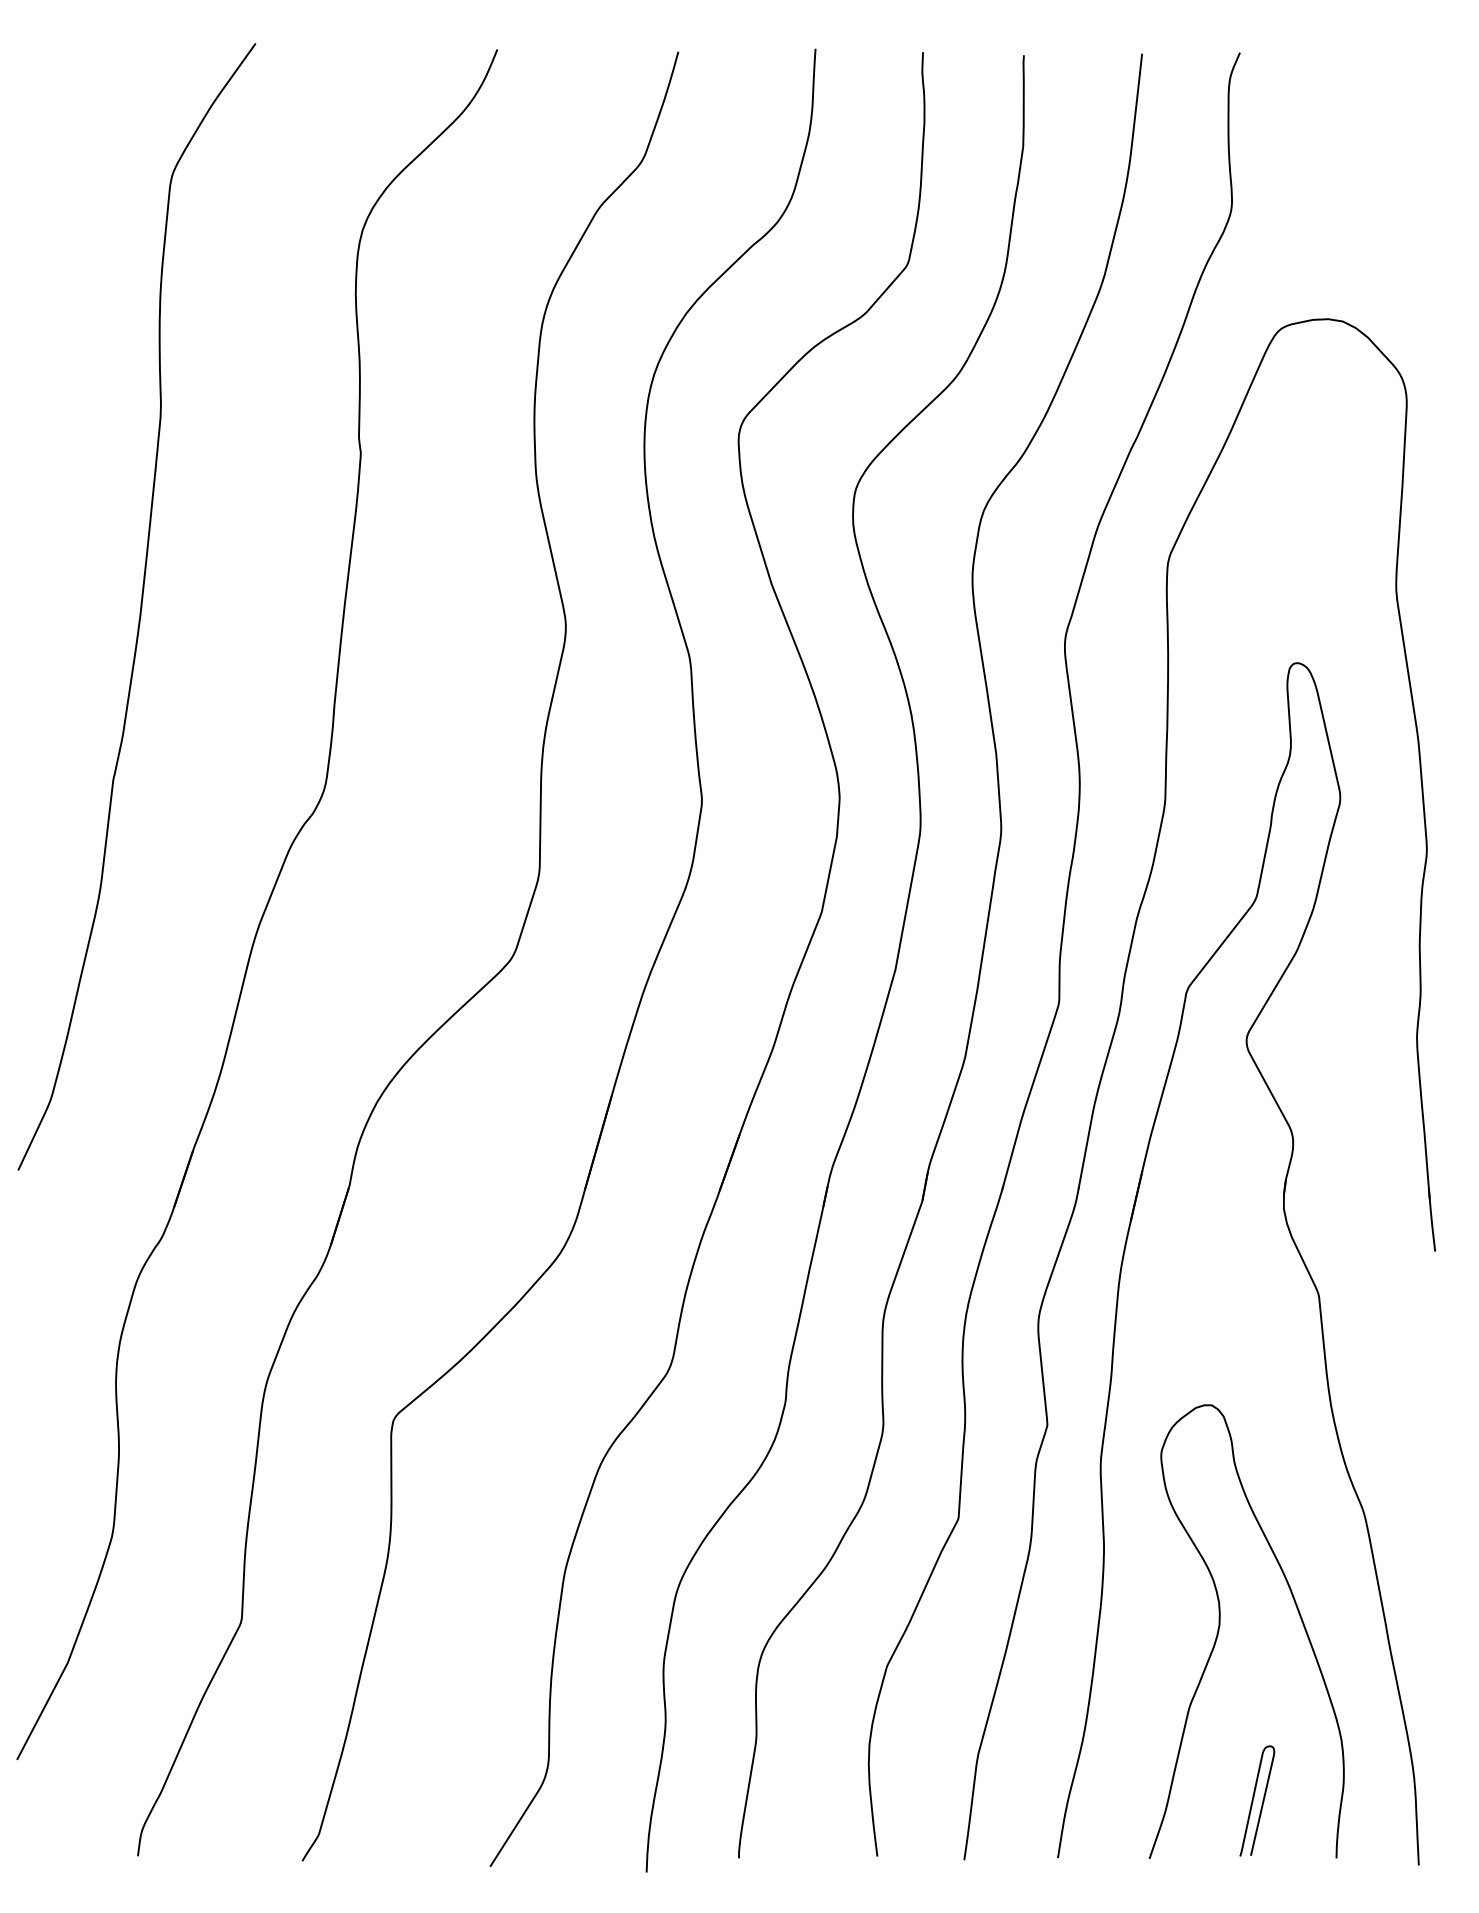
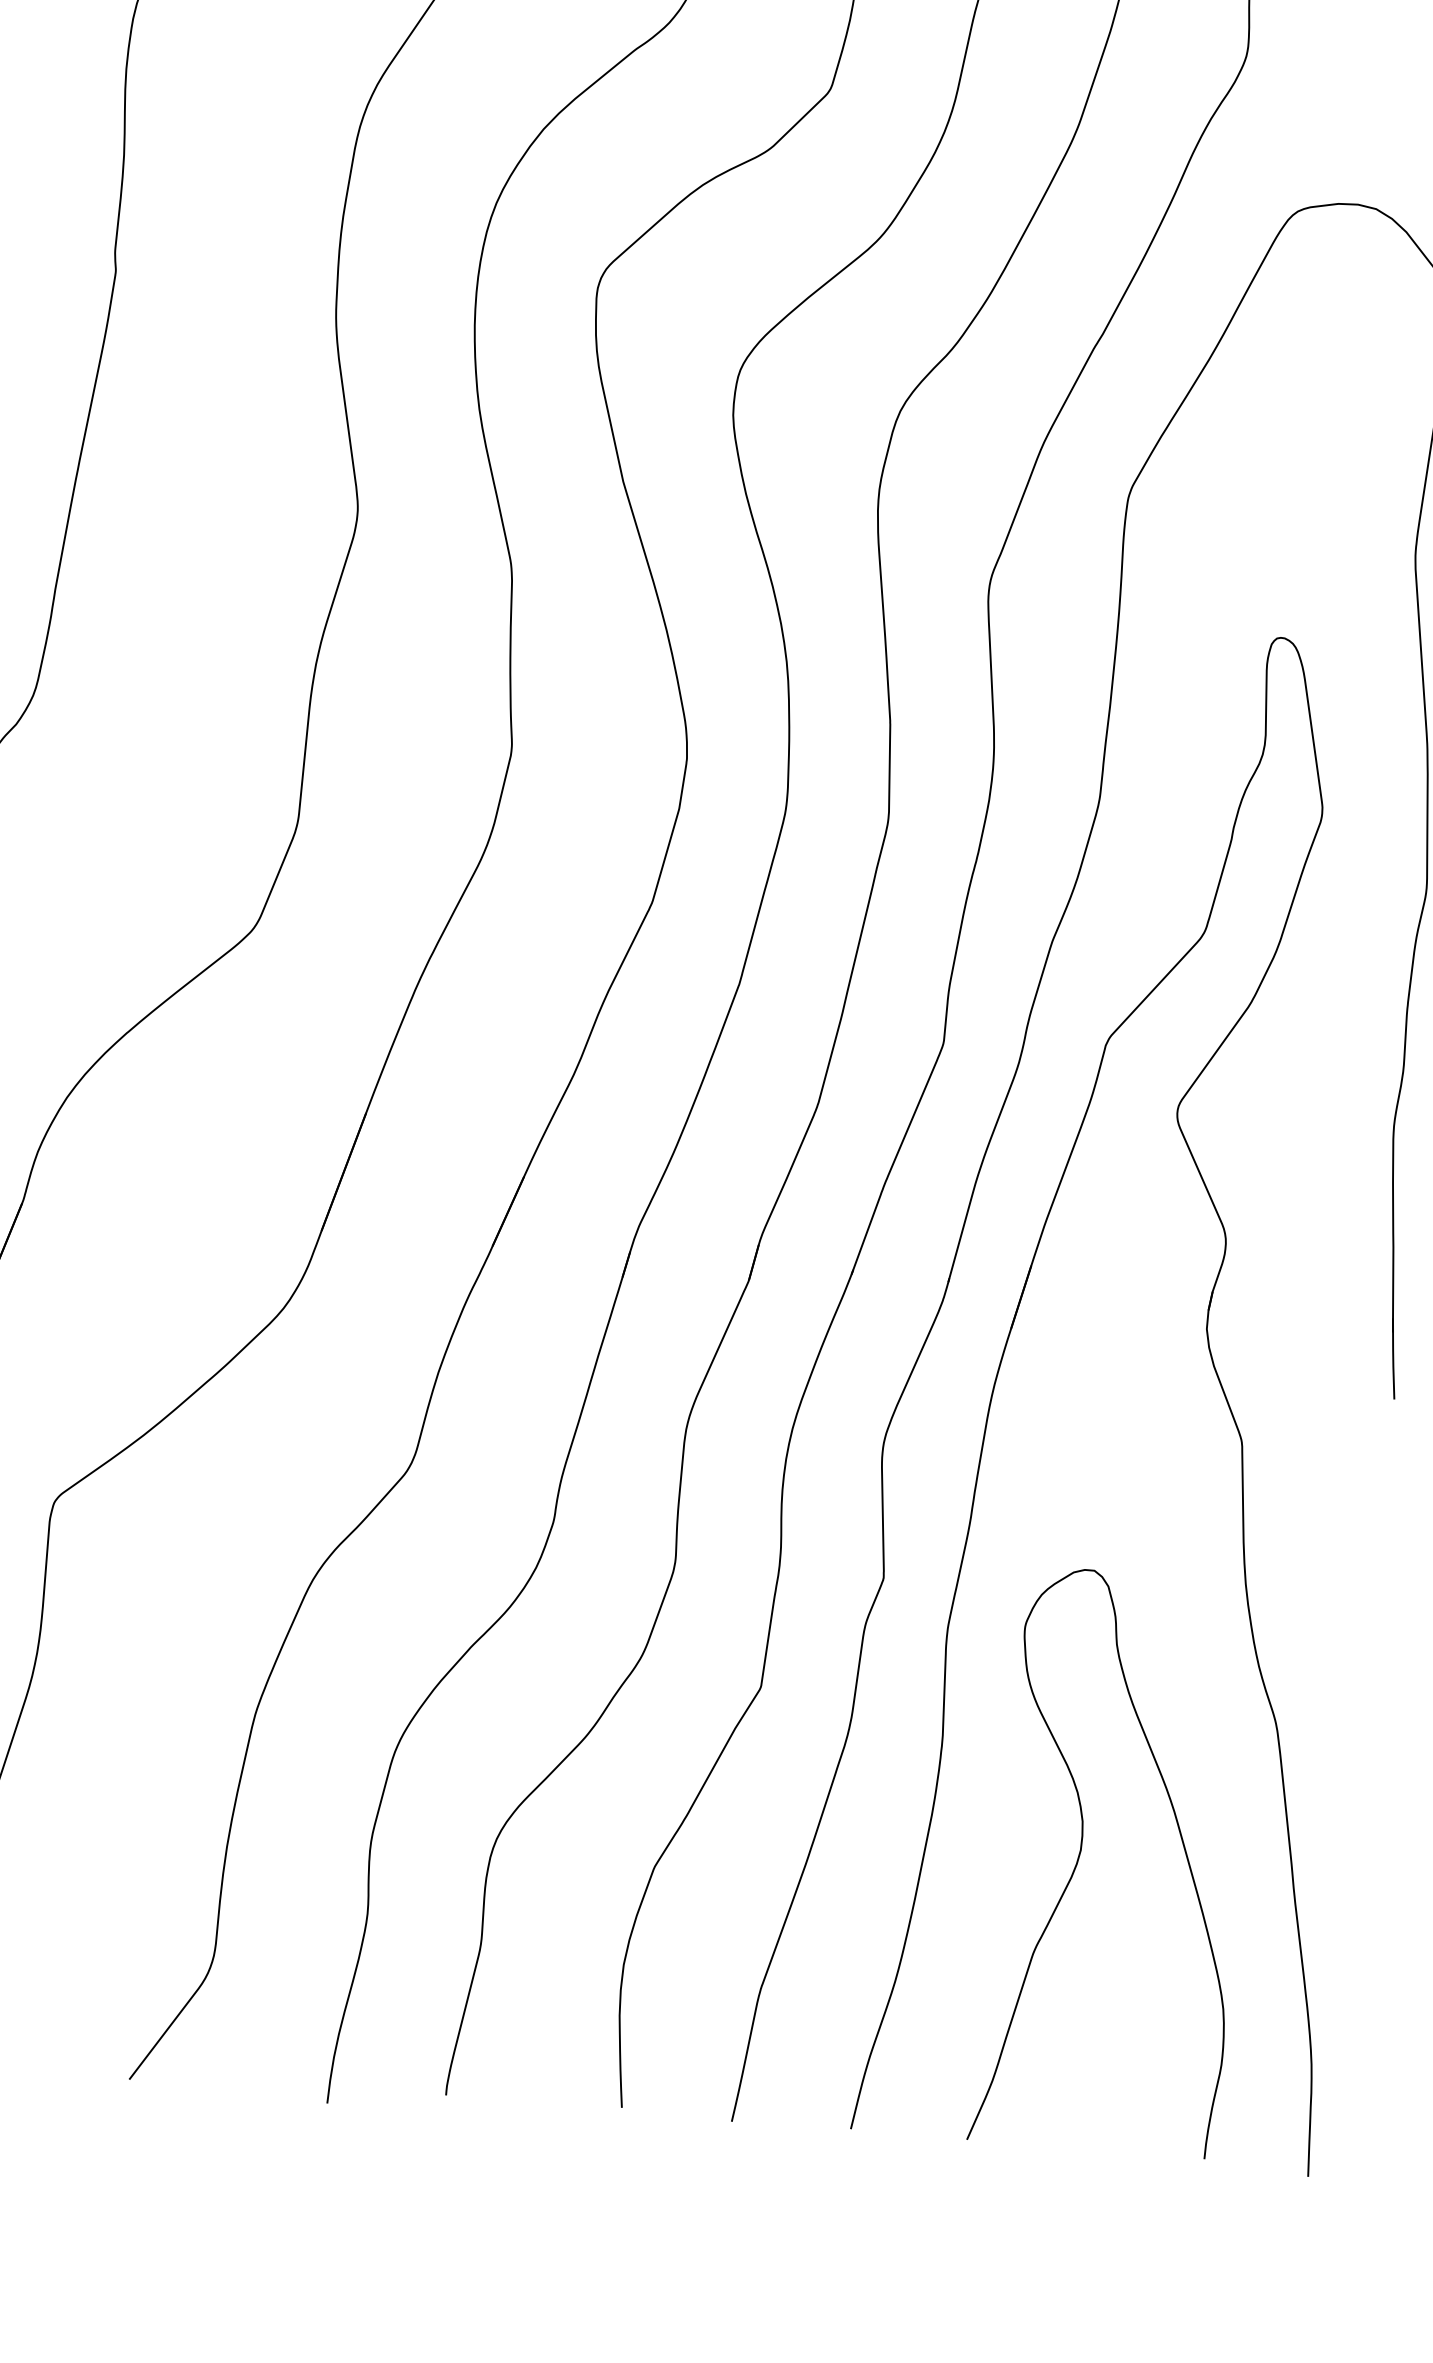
curve: (1253, 1800) -> (1105, 2076), removed

